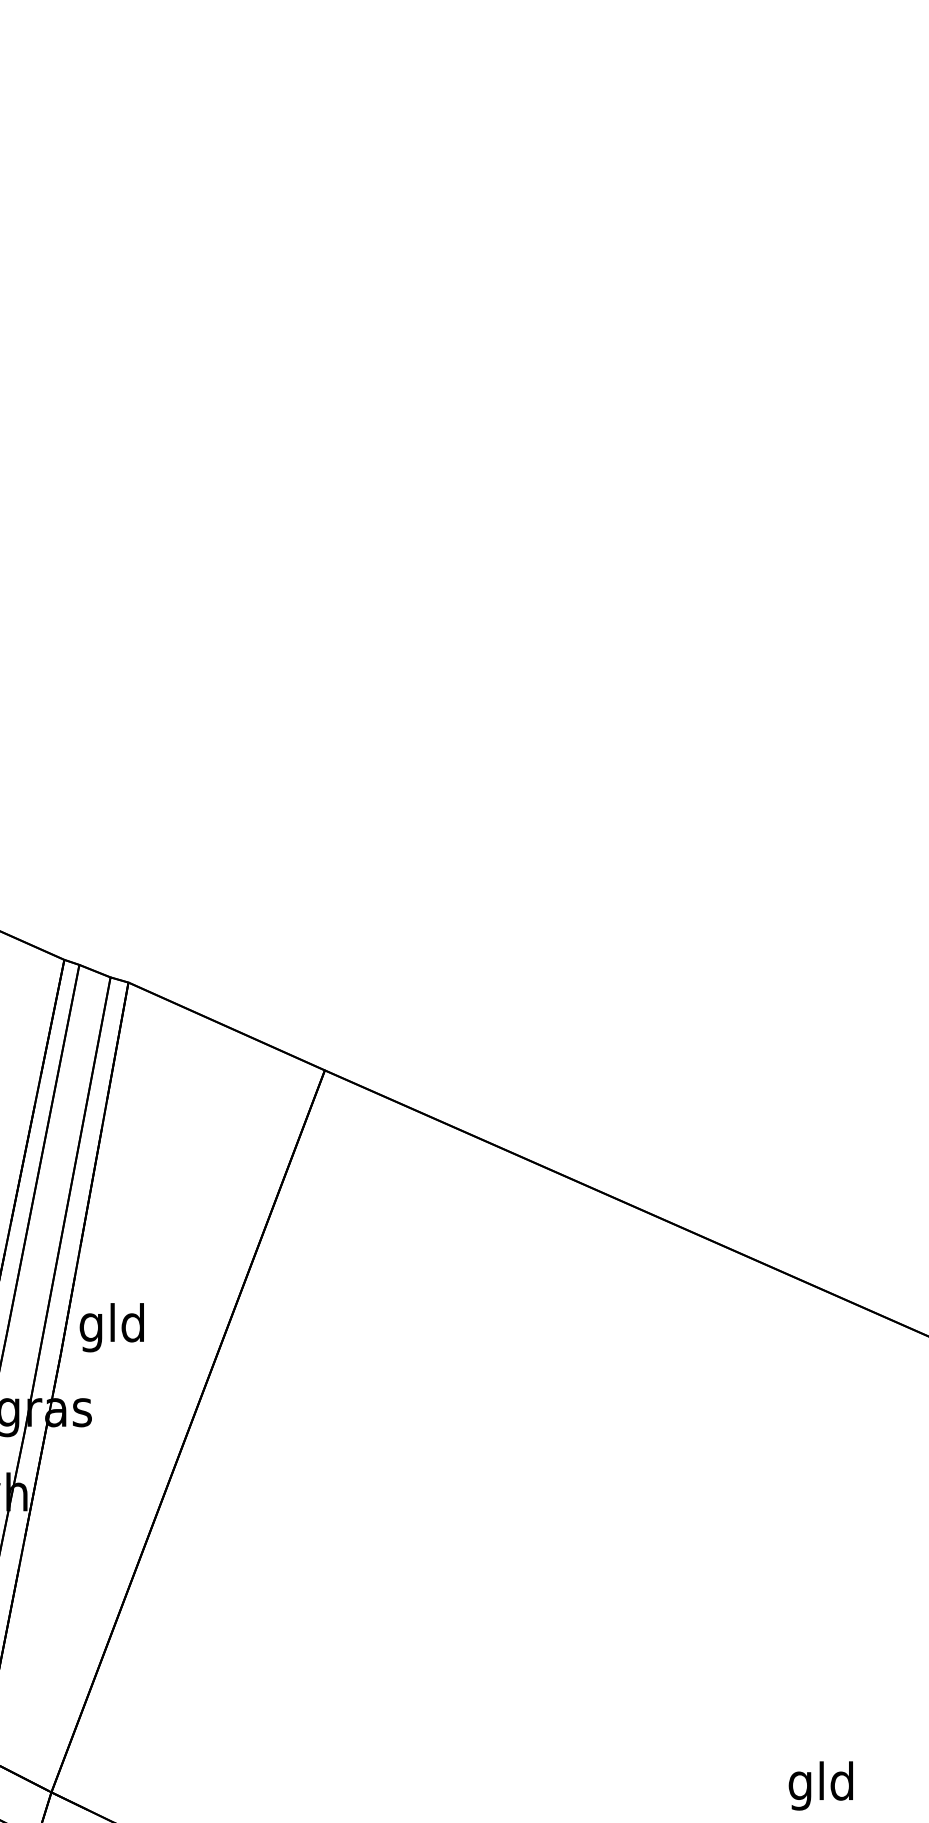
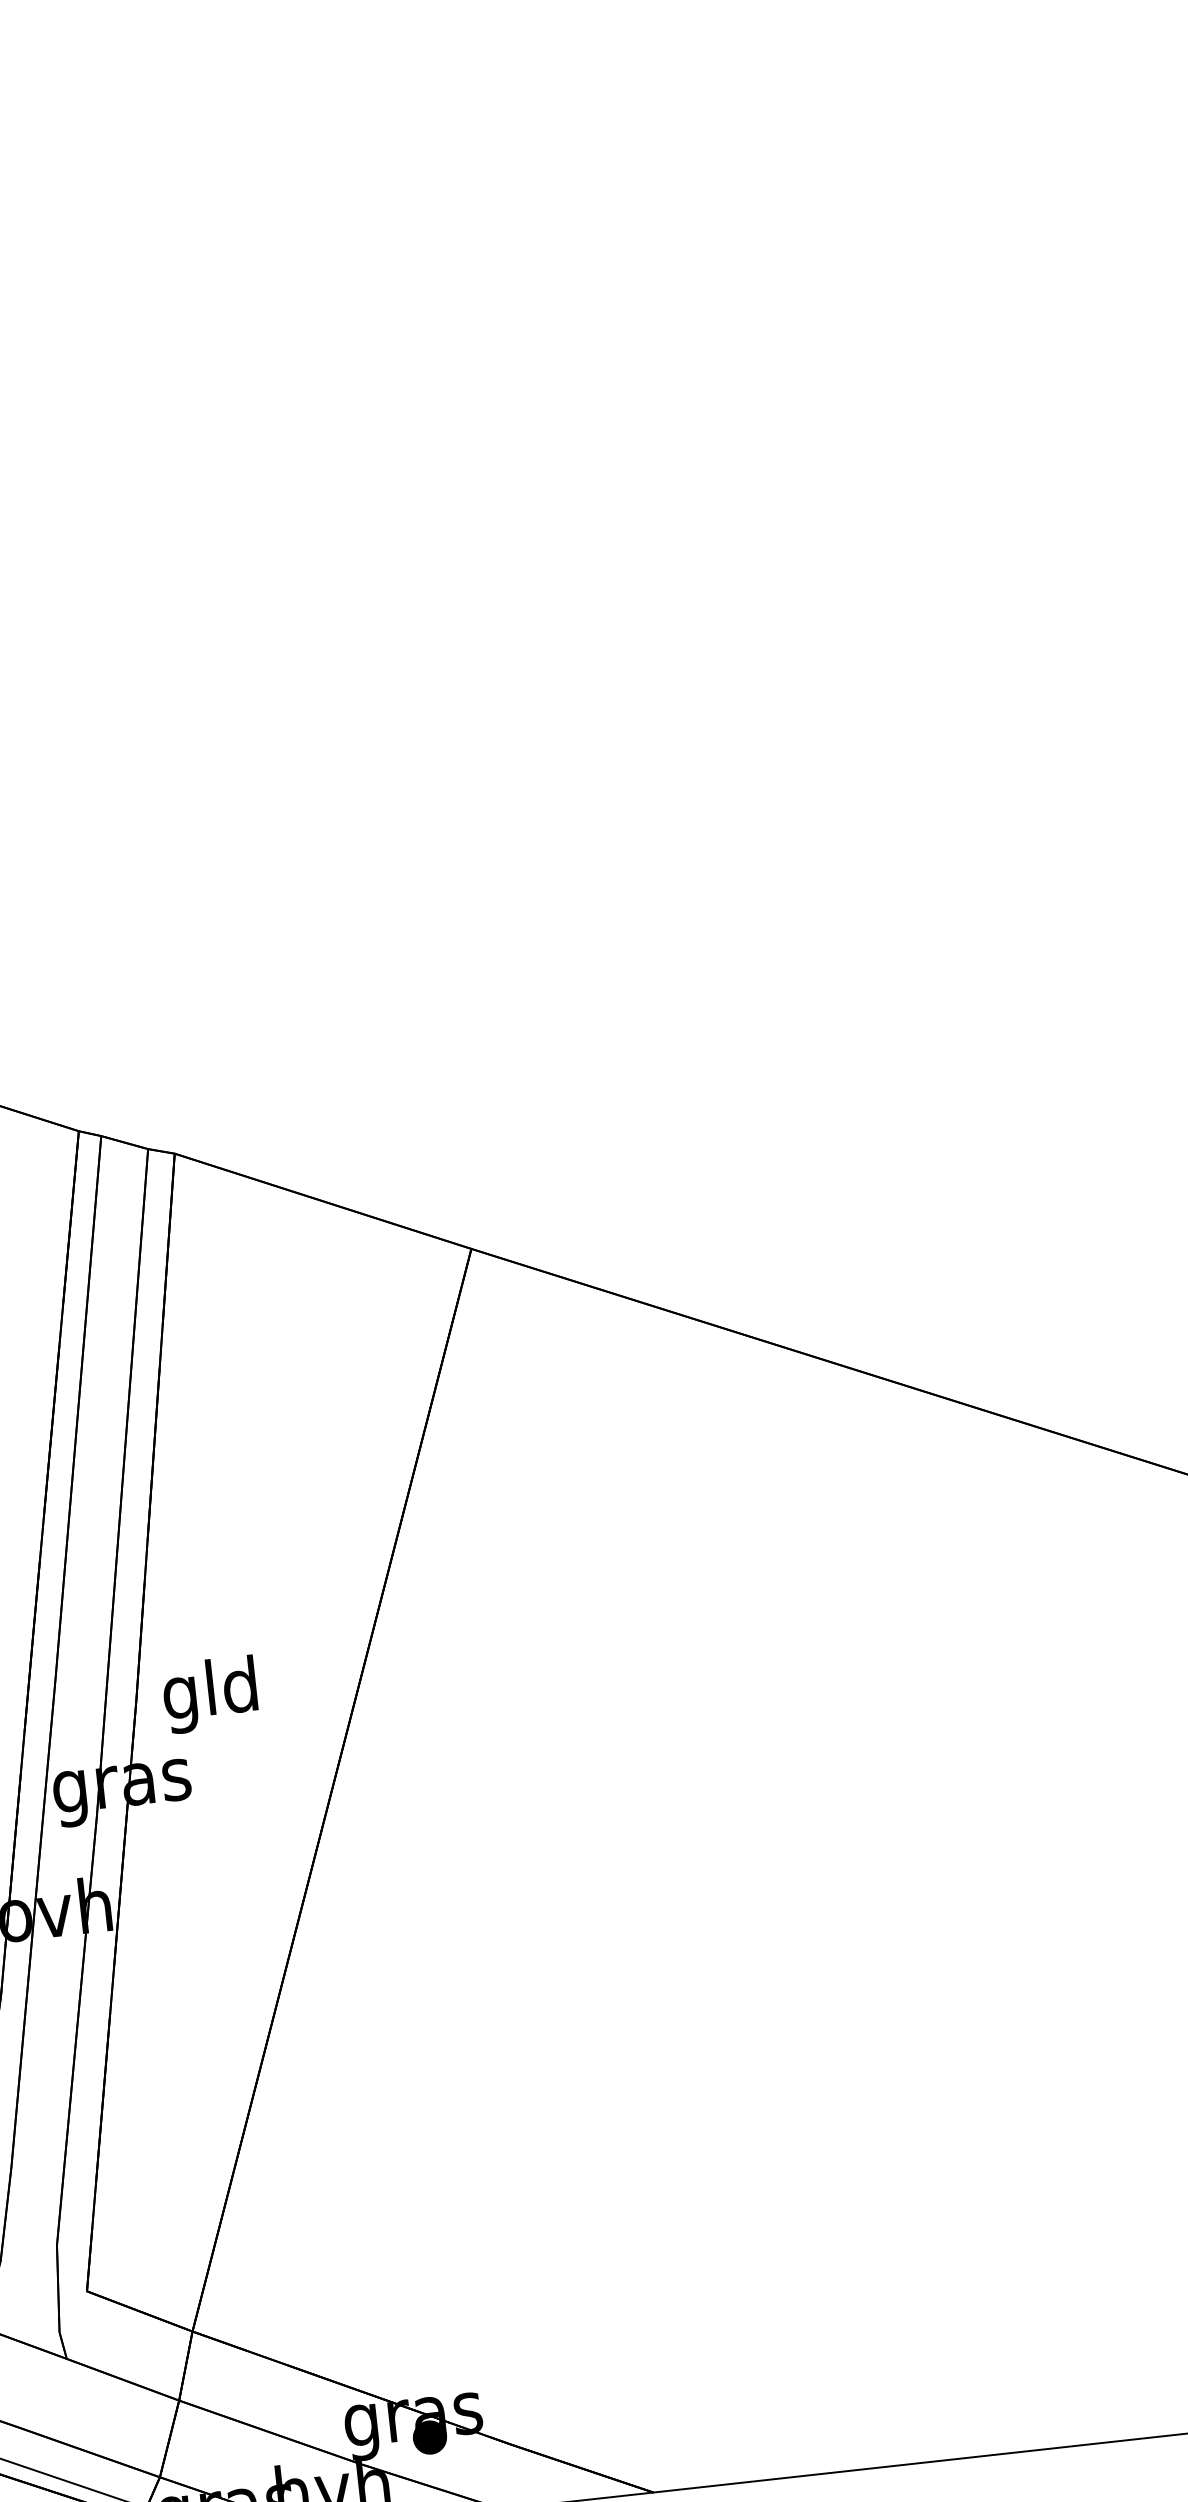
text: (111, 1327) -> (209, 1694), moved

